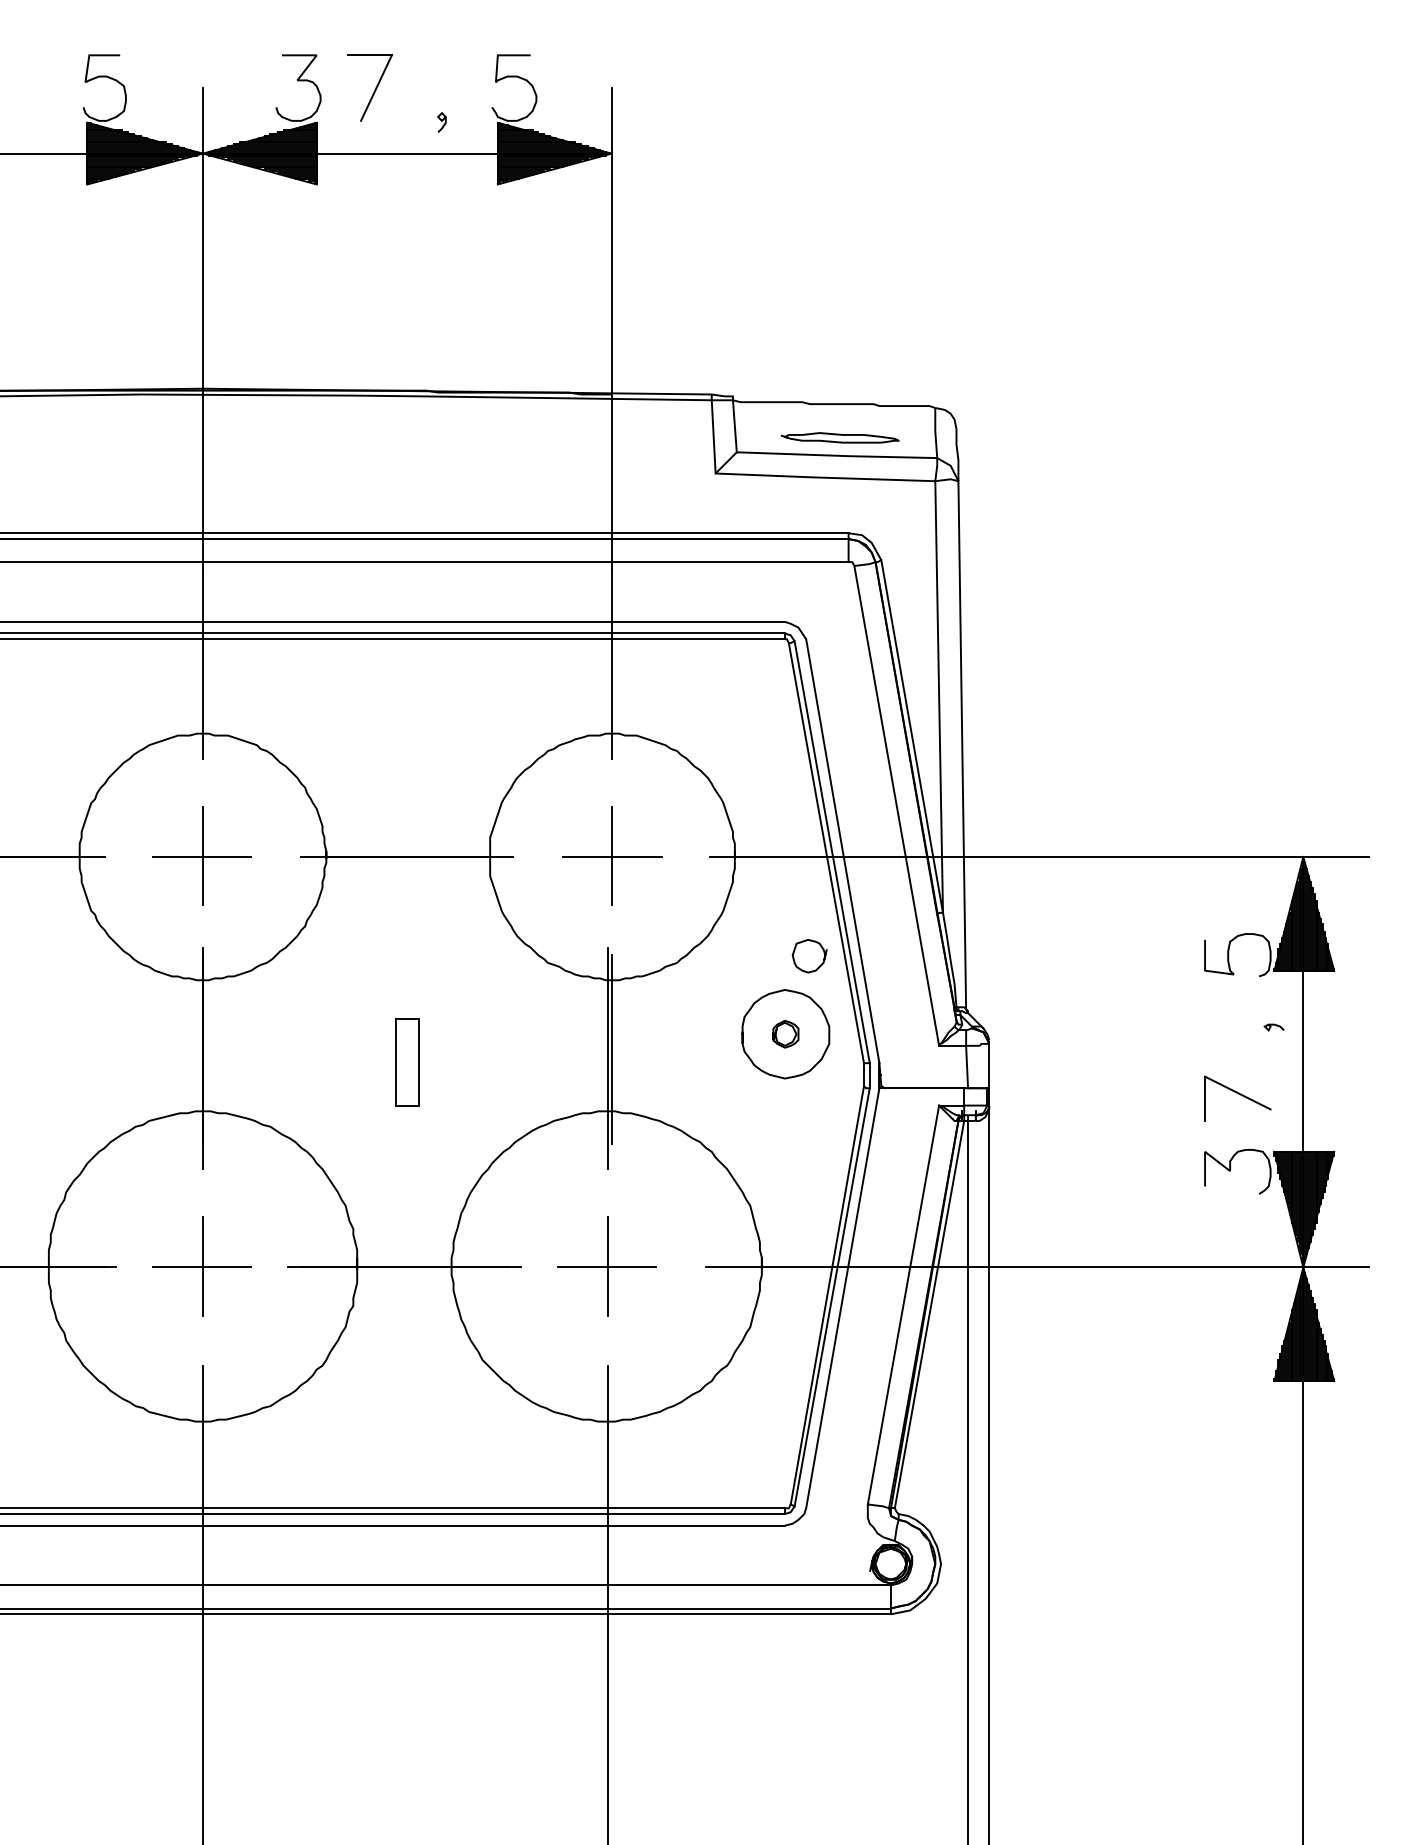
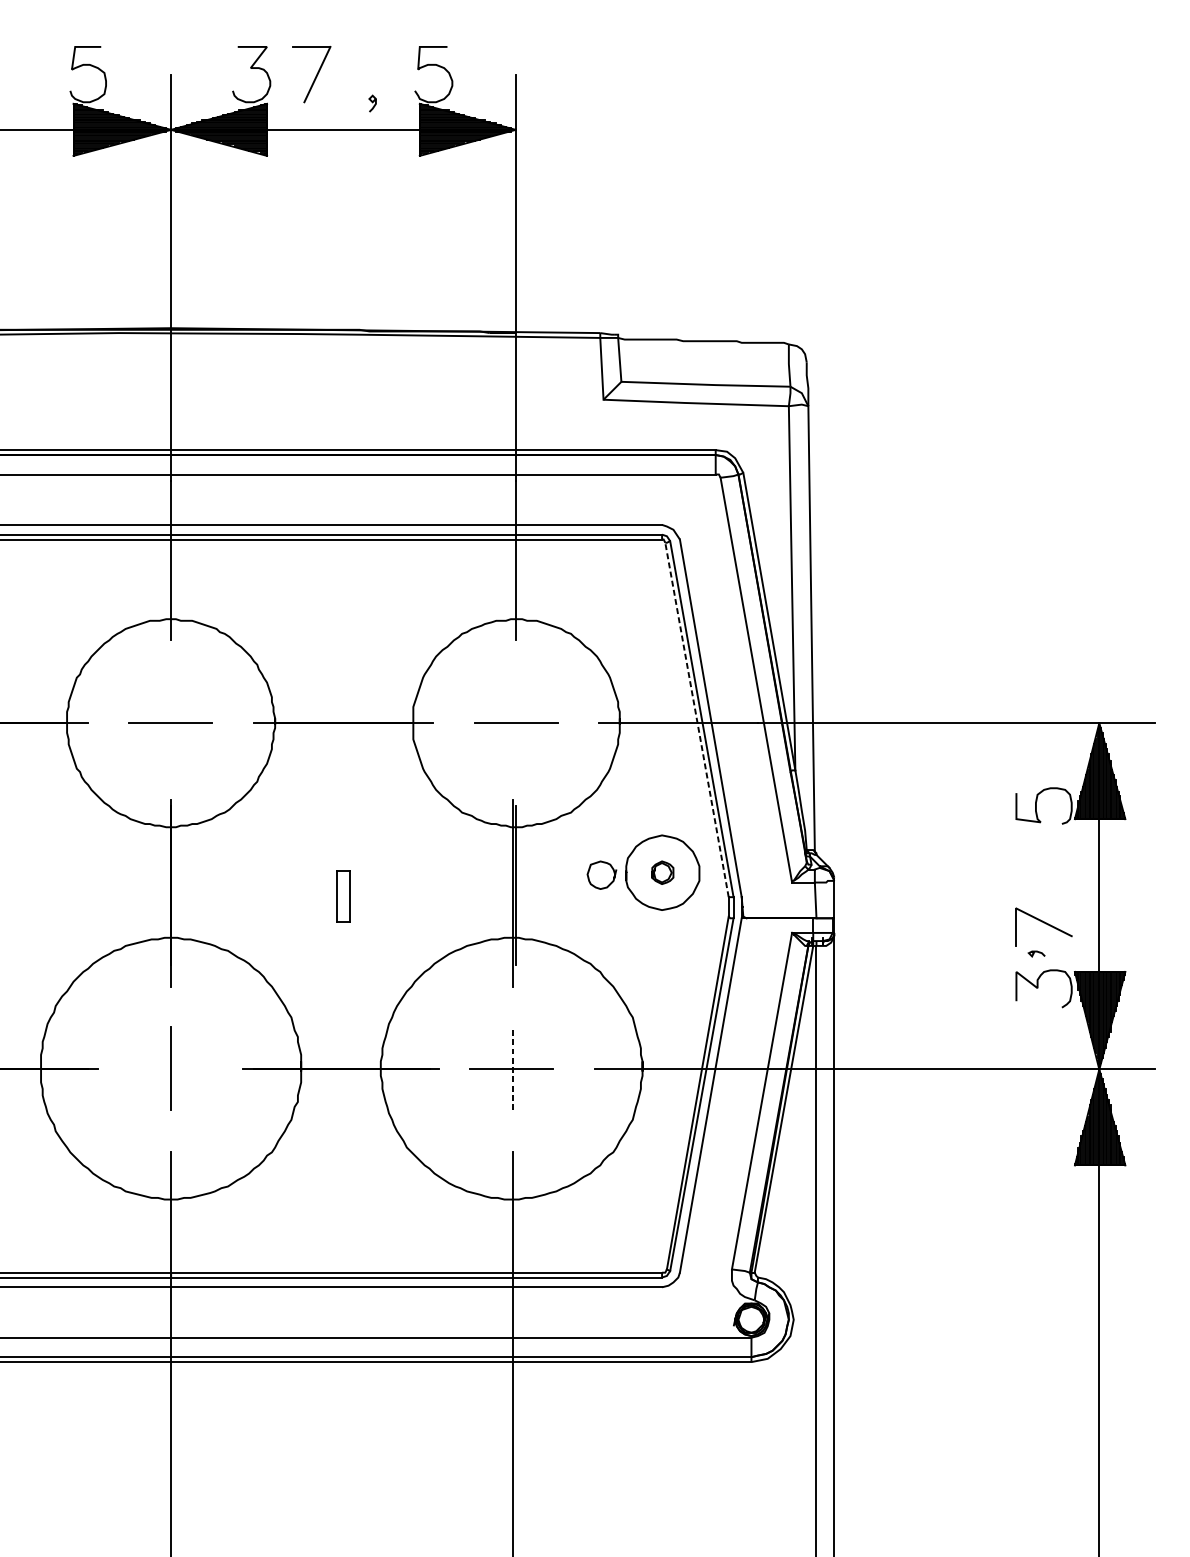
part: (839, 437) -> (708, 369), removed
line: (826, 852) -> (697, 719), solid -> dashed
line: (203, 855) -> (171, 721), removed
line: (611, 855) -> (515, 721), removed
part: (809, 956) -> (601, 875), moved
curve: (1273, 1025) -> (1036, 952), moved
part: (407, 1062) -> (343, 896), size x0.7
line: (607, 1265) -> (512, 1067), solid -> dashed
line: (201, 1267) -> (169, 1069), removed

